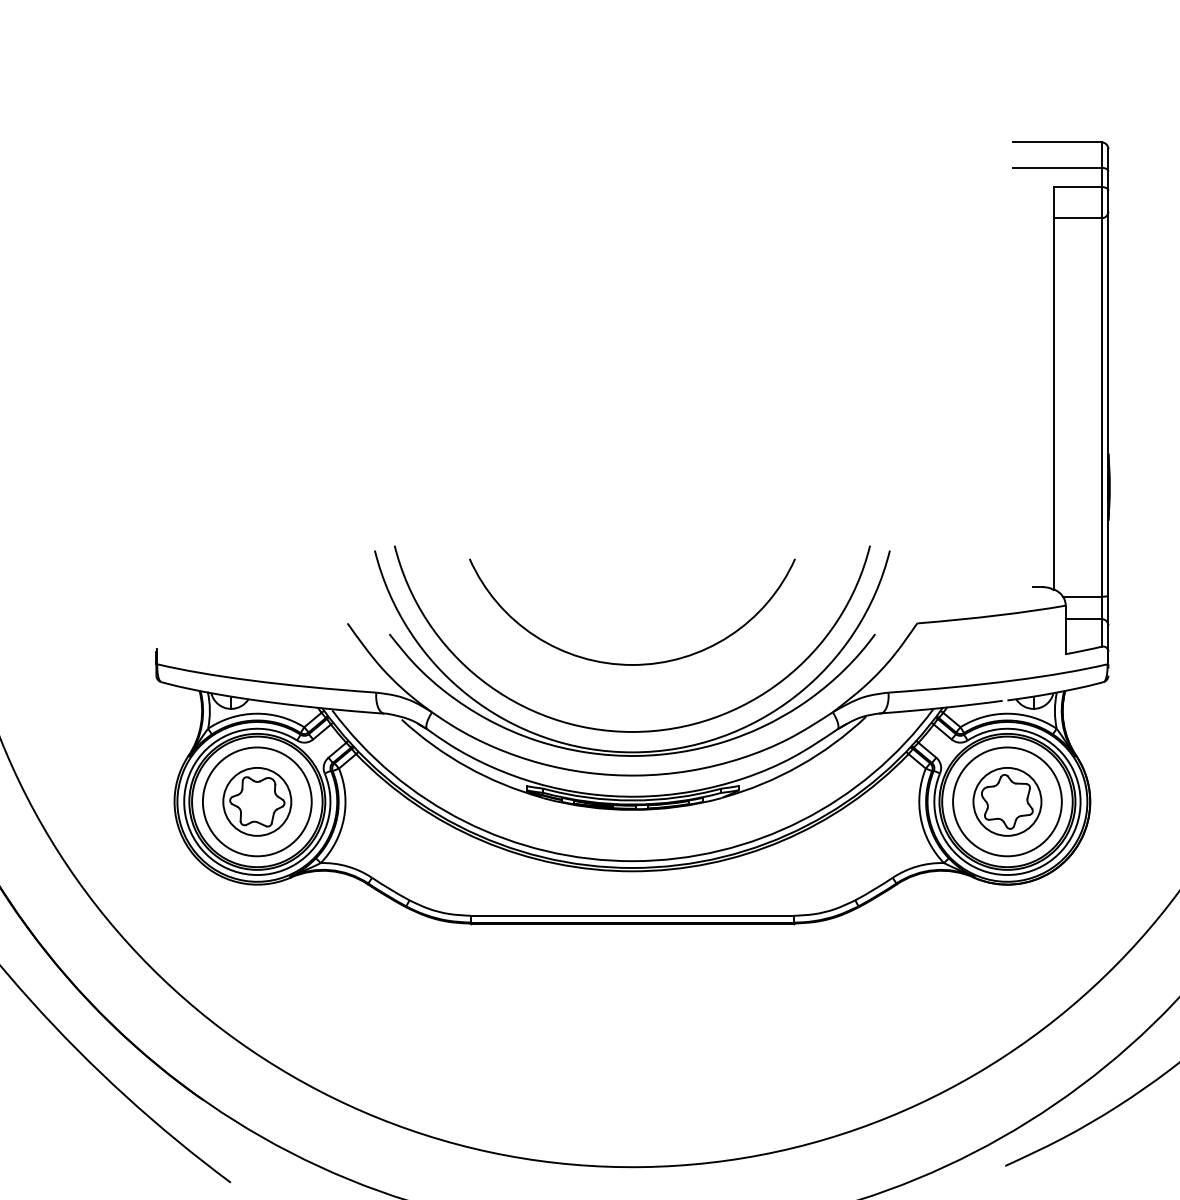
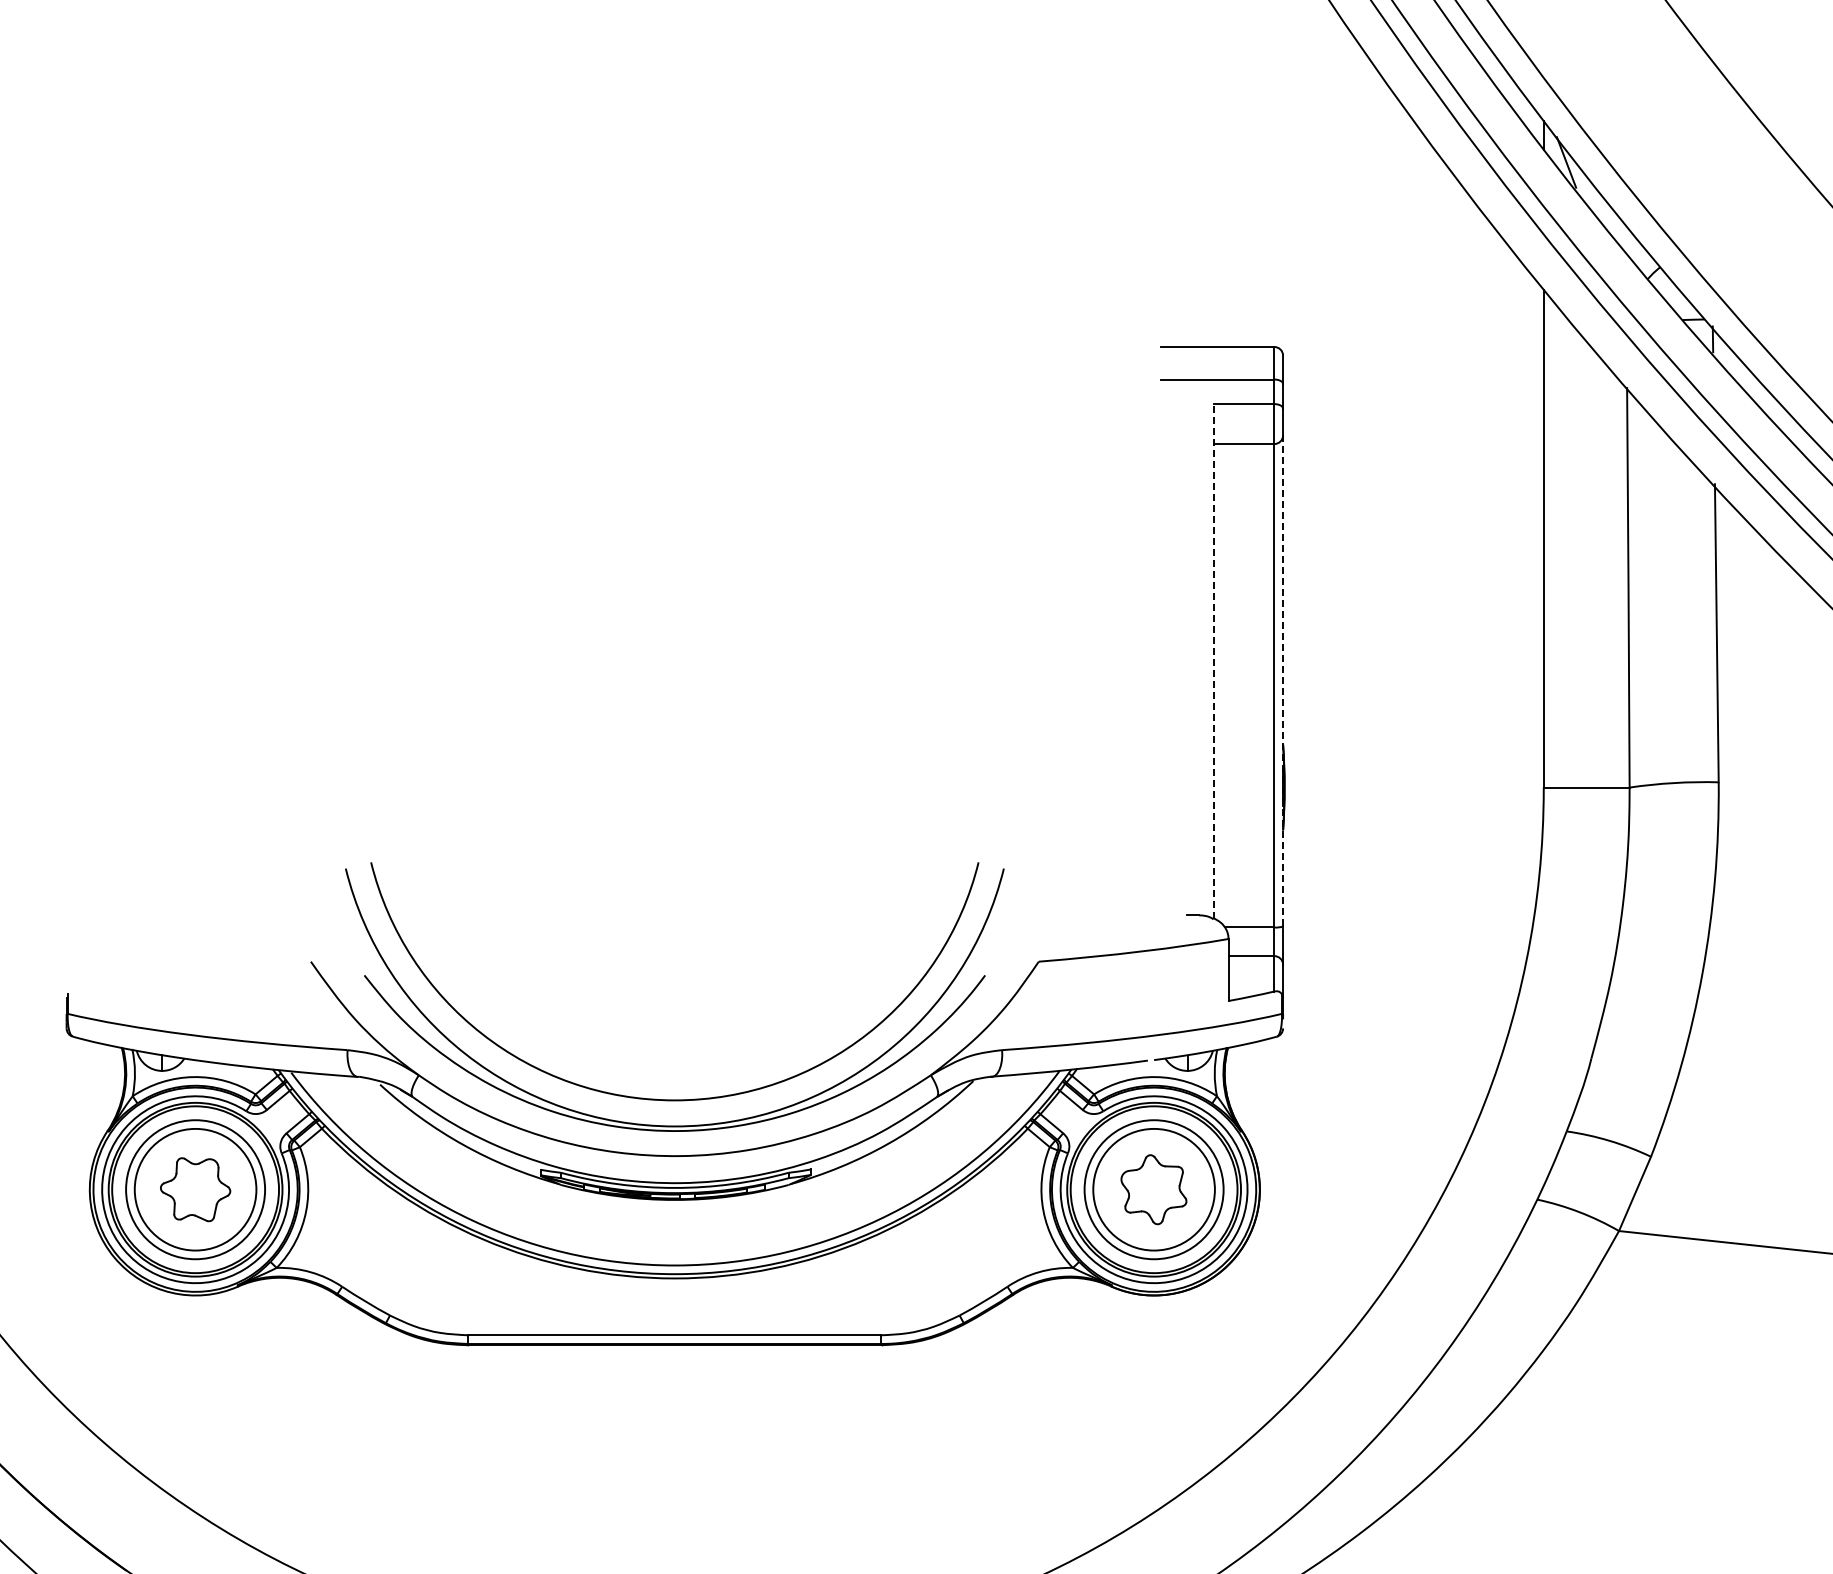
line: (1053, 388) -> (1213, 661), solid -> dashed
line: (1108, 403) -> (1283, 680), solid -> dashed
arc: (632, 663) -> (674, 1013), removed
circle: (257, 801) -> (195, 1189), size x1.4
circle: (1006, 801) -> (1153, 1189), size x1.4

